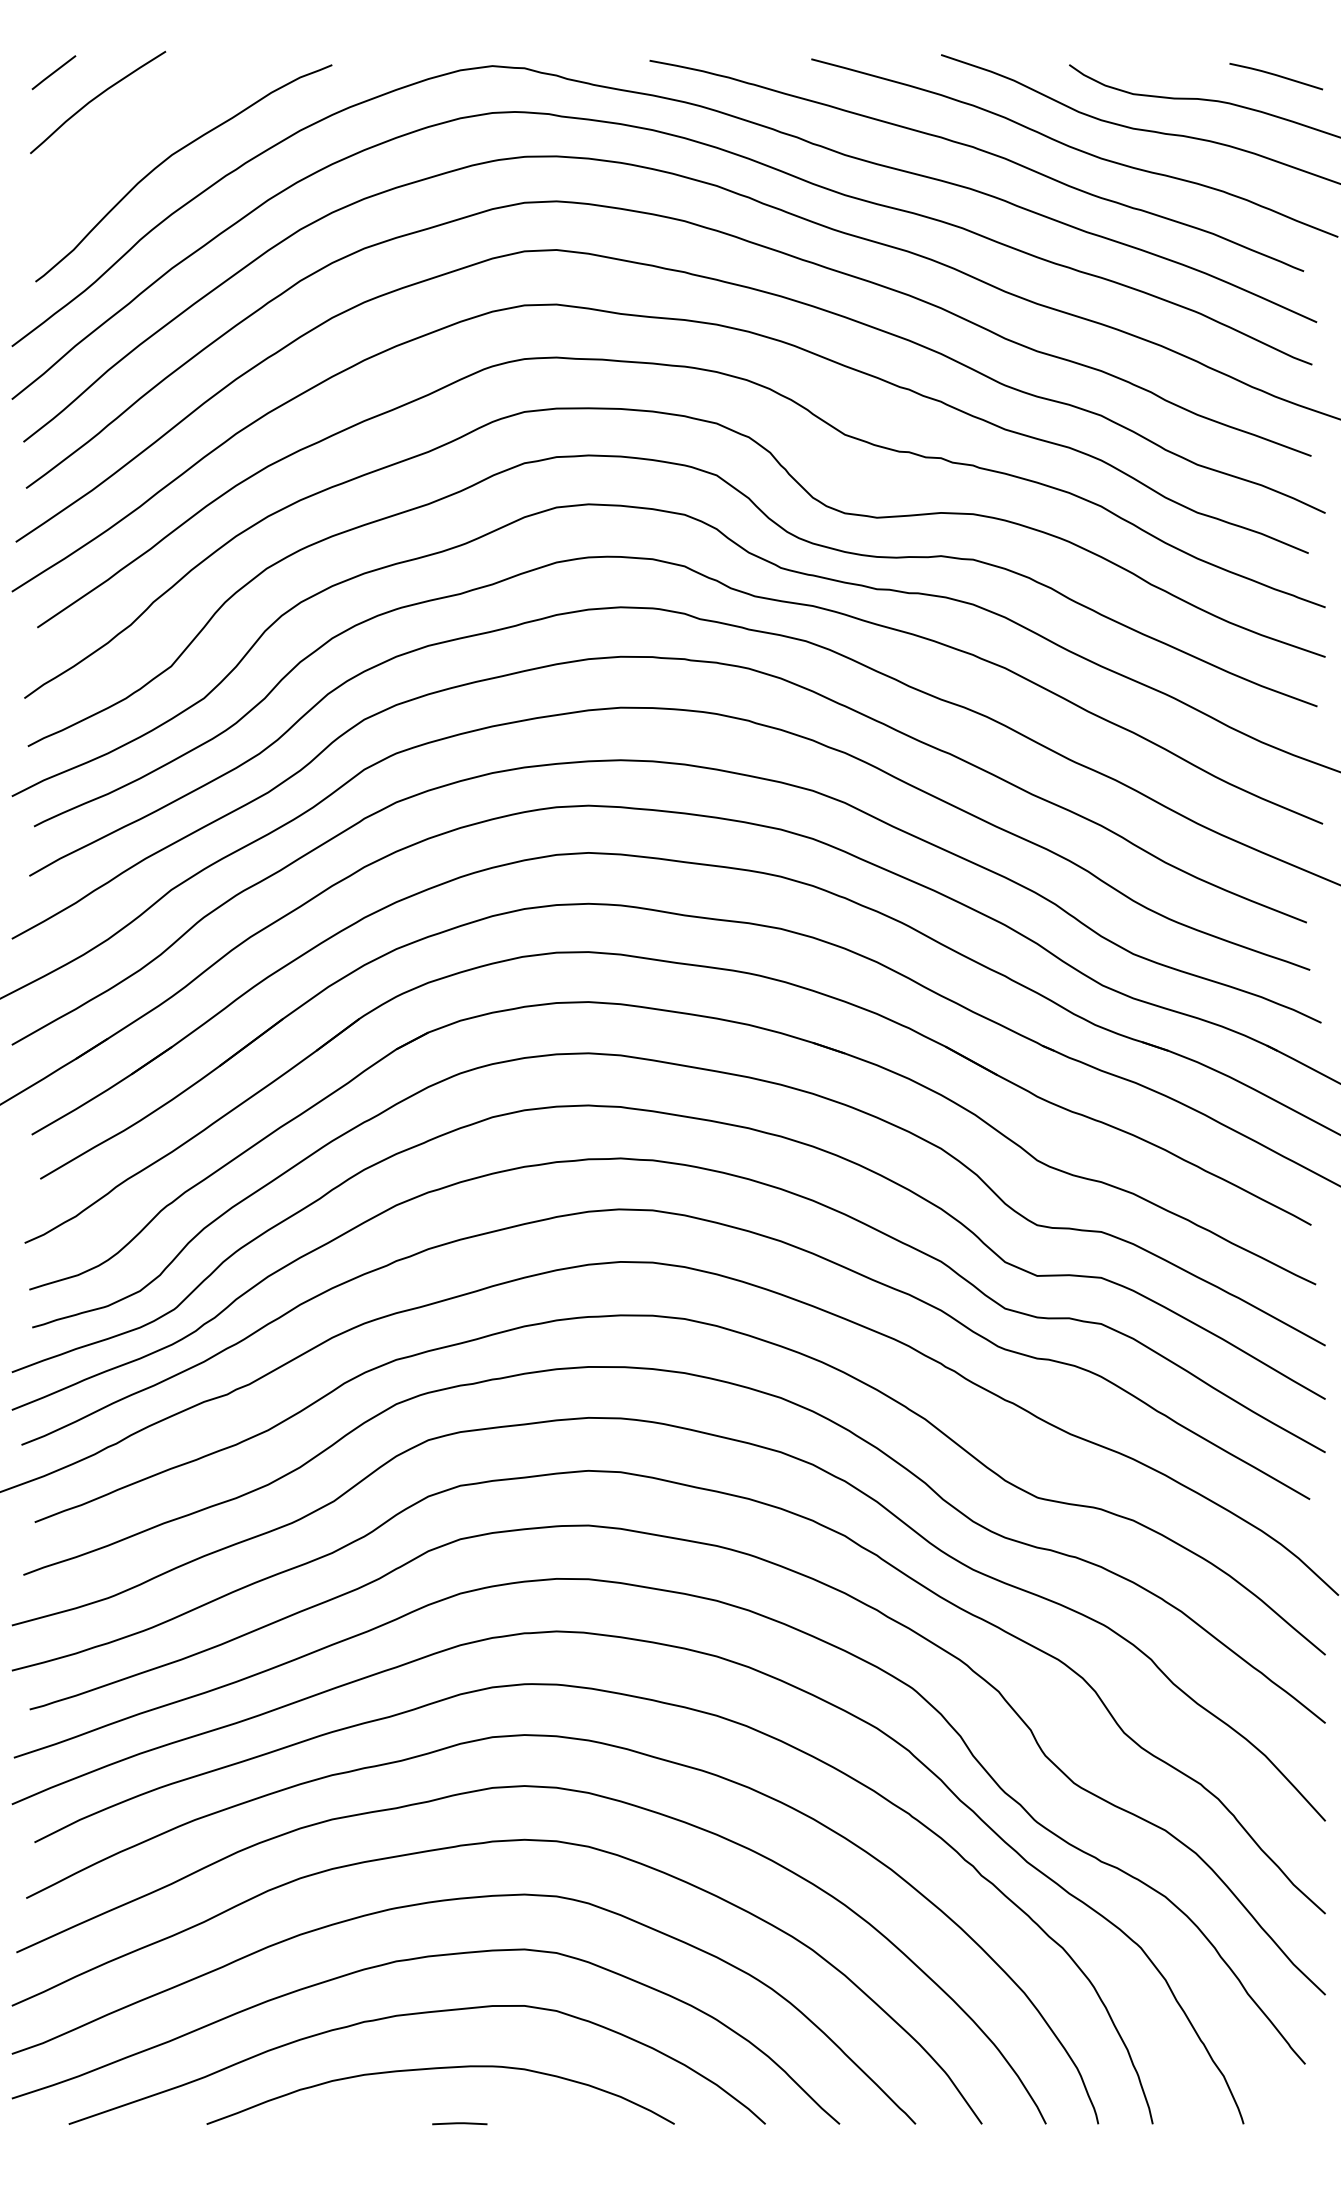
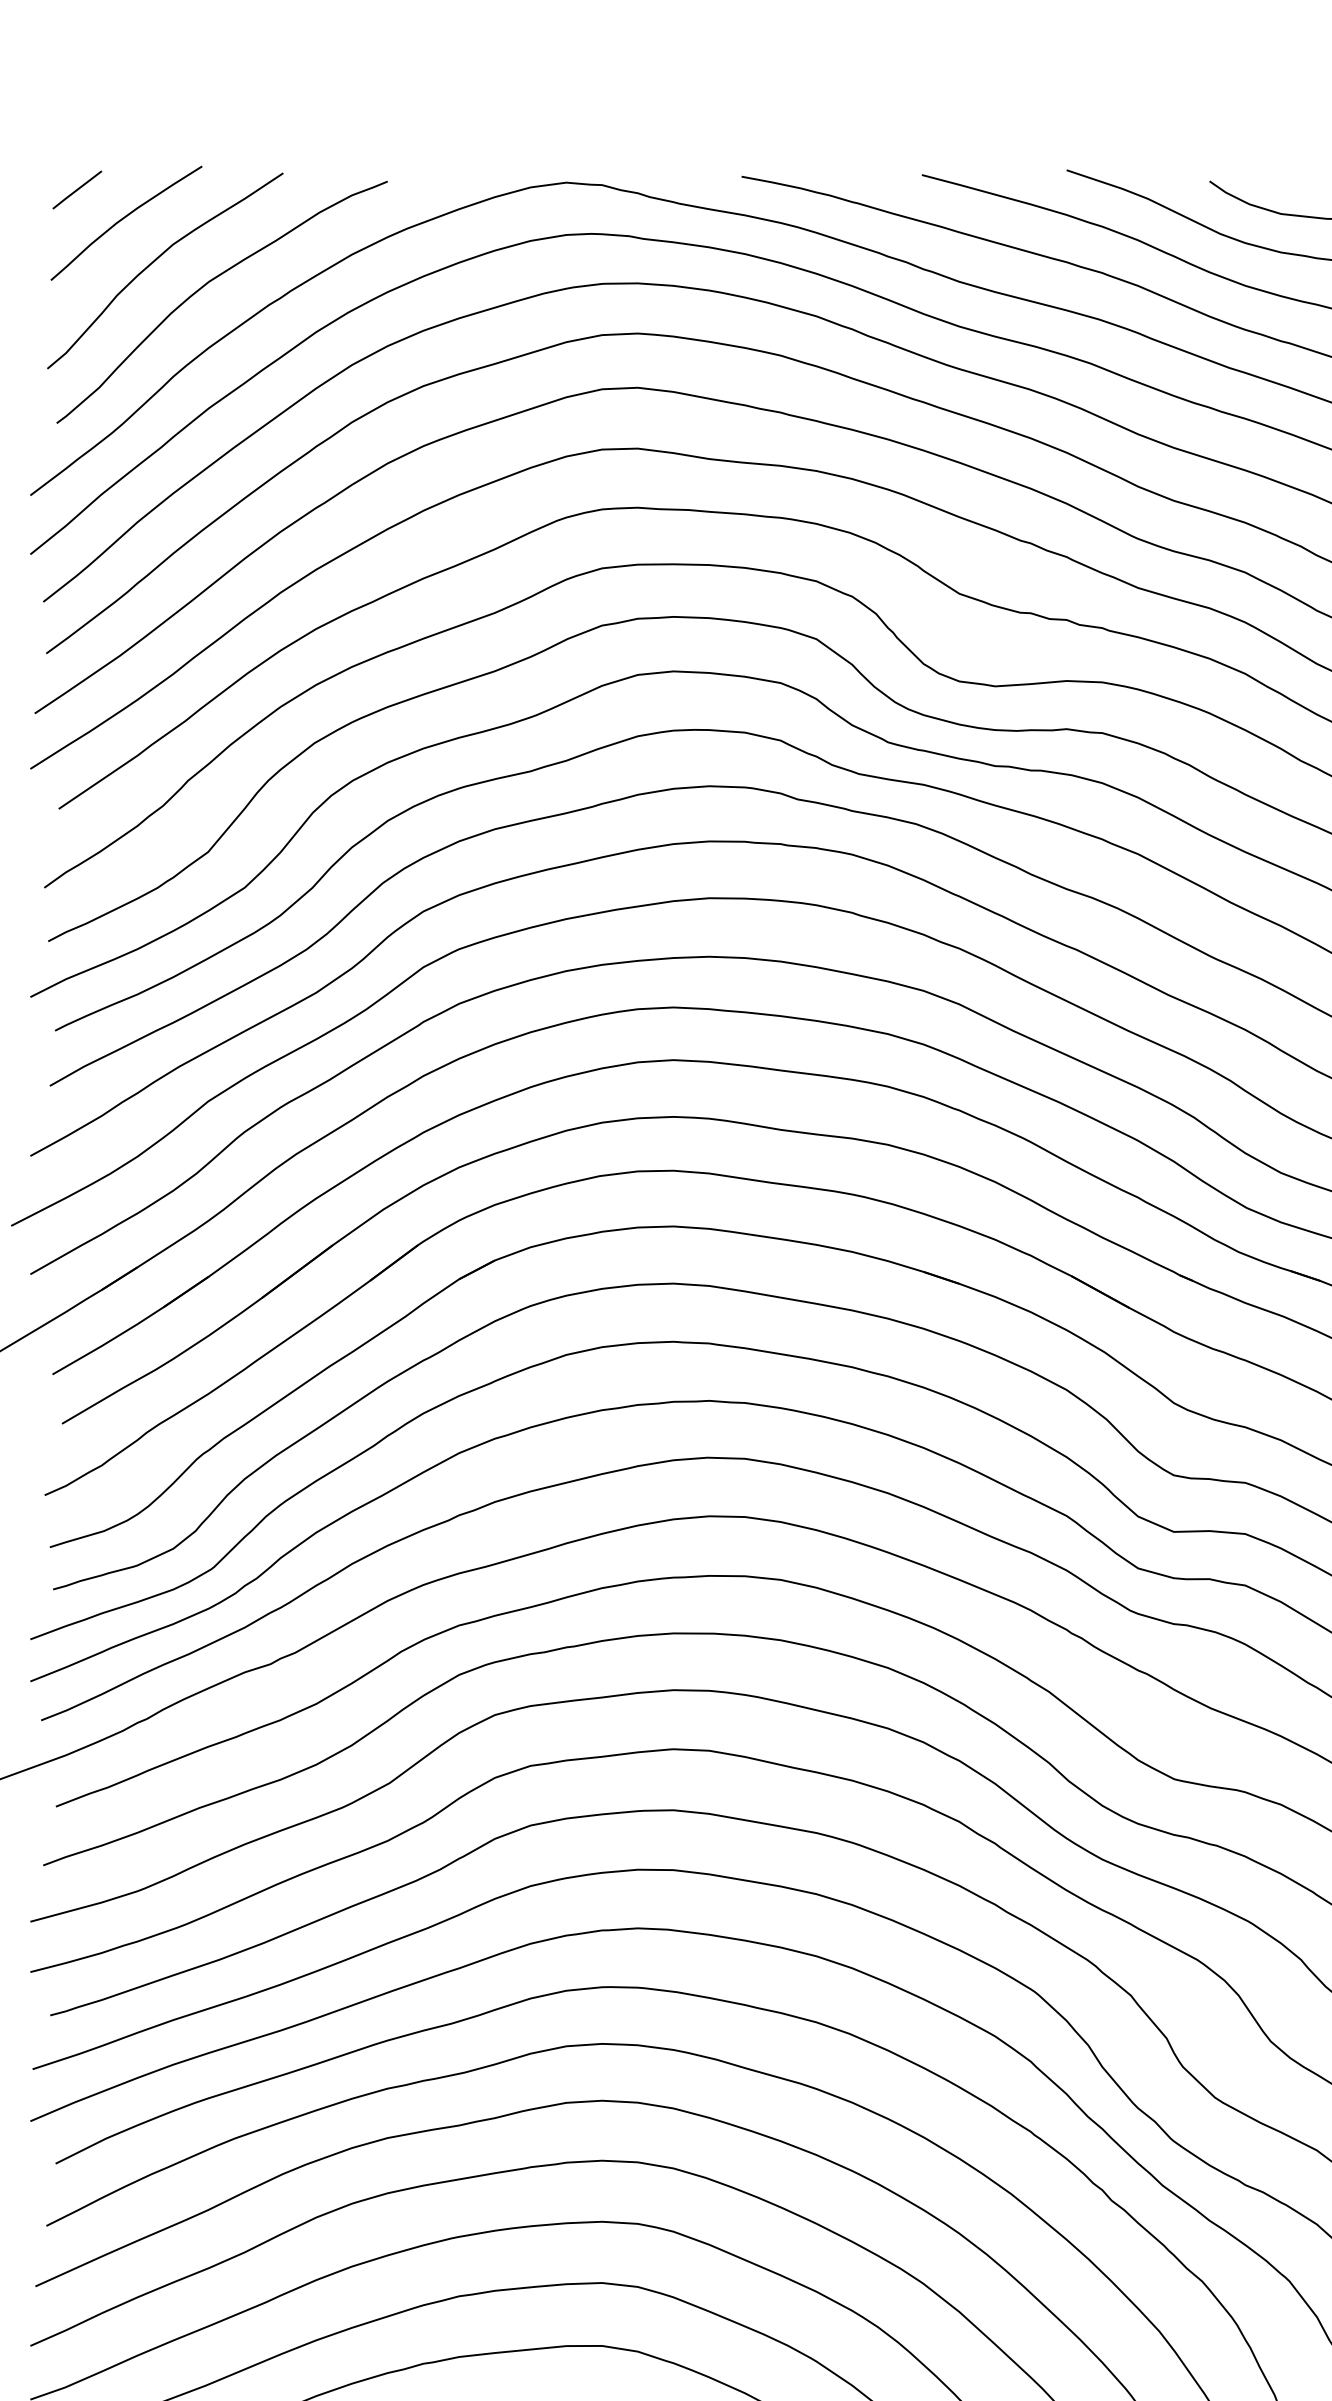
curve: (124, 136) -> (155, 261), added

